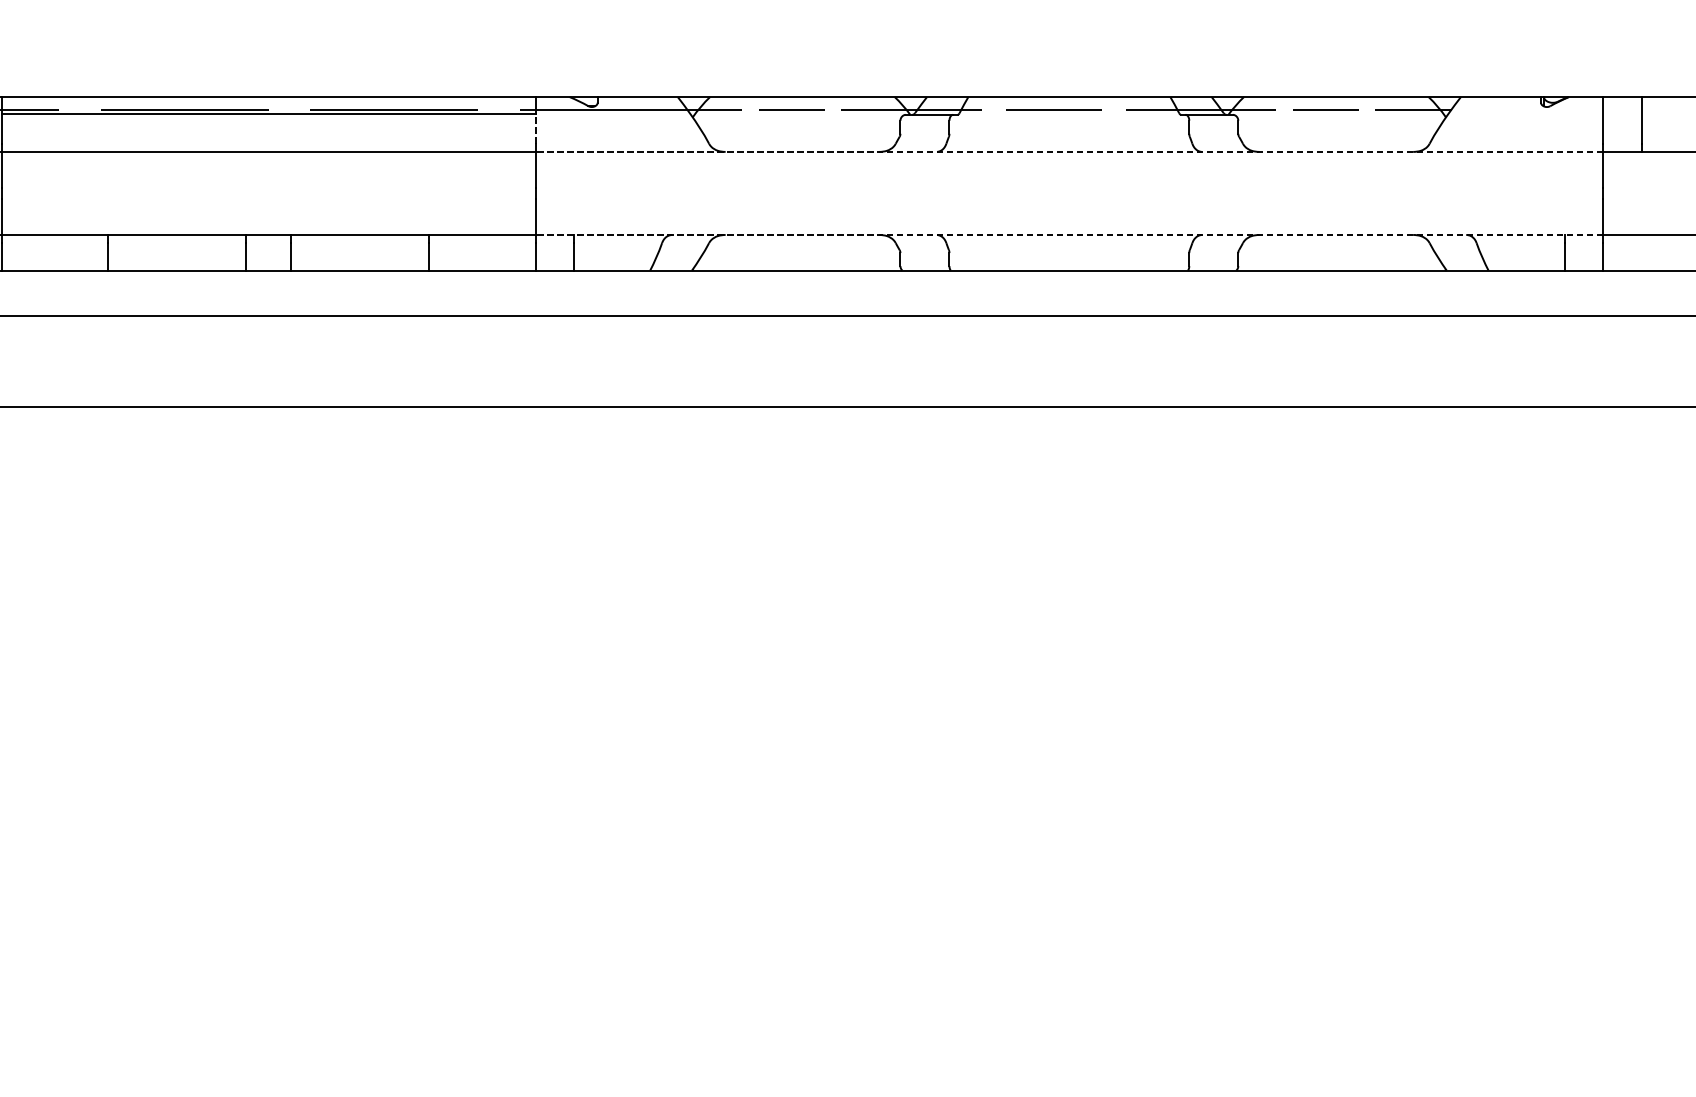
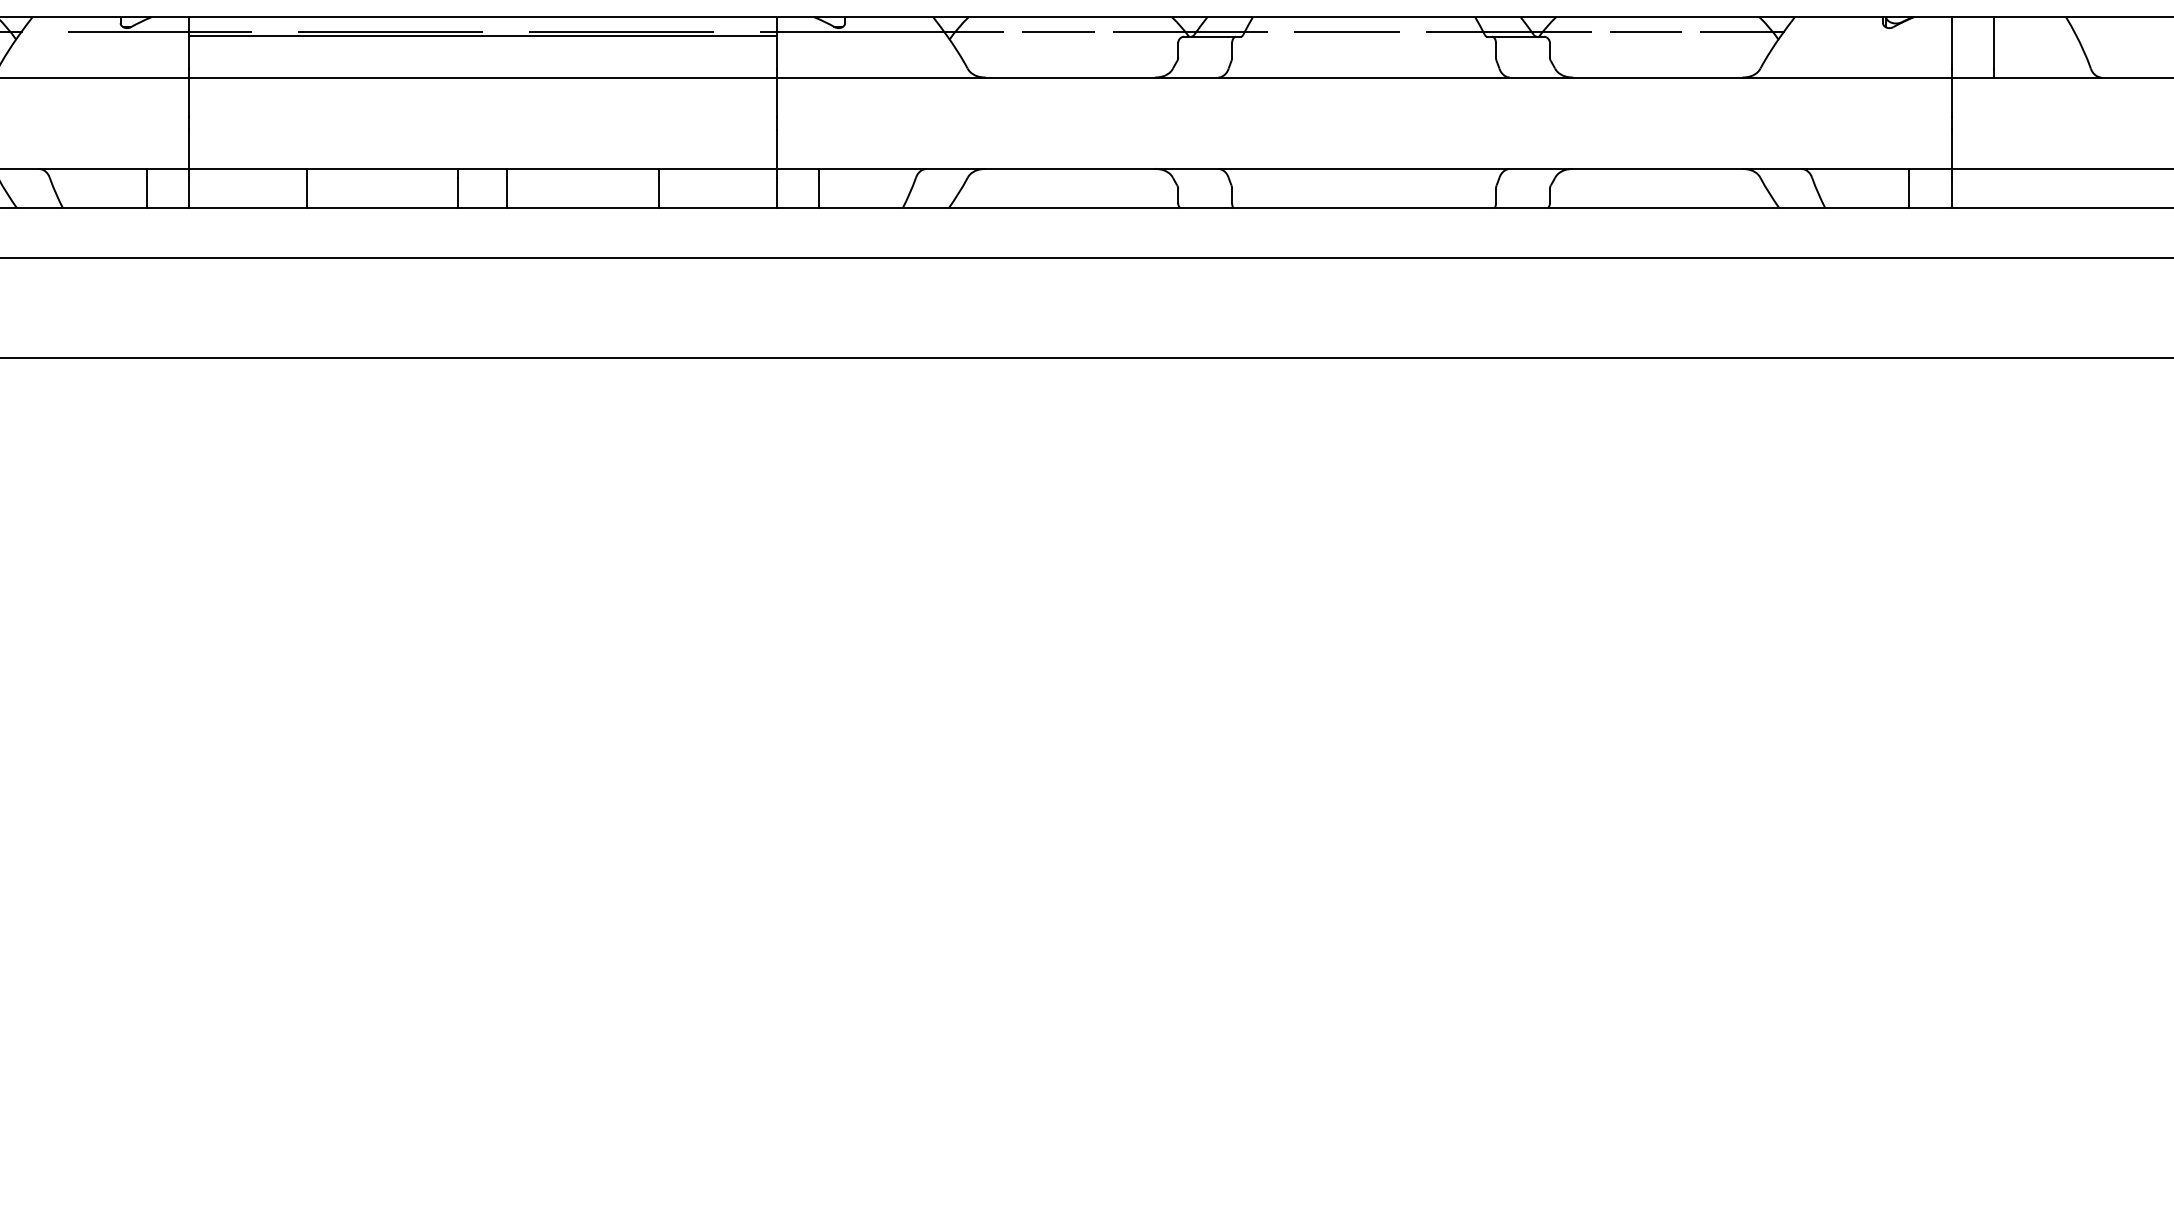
line: (535, 128) -> (776, 51), dashed -> solid
line: (1068, 151) -> (1363, 77), dashed -> solid
line: (1068, 234) -> (1363, 168), dashed -> solid

